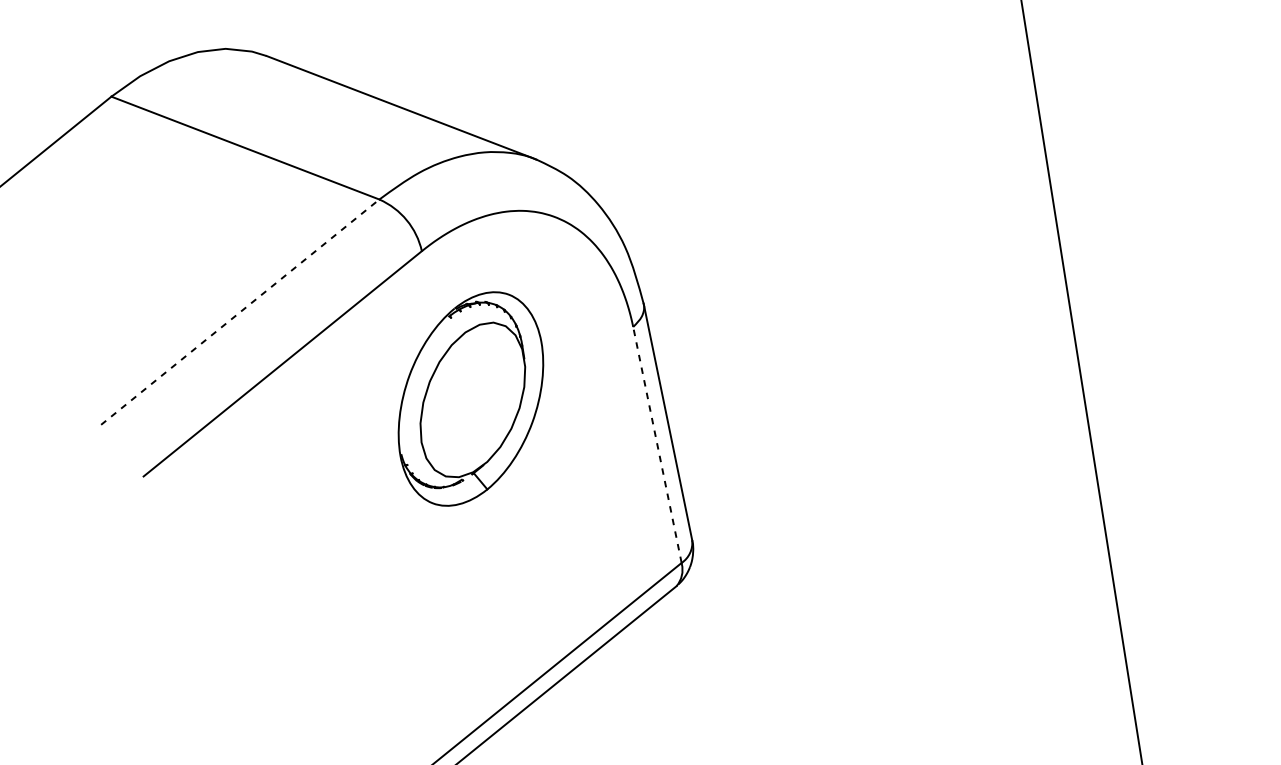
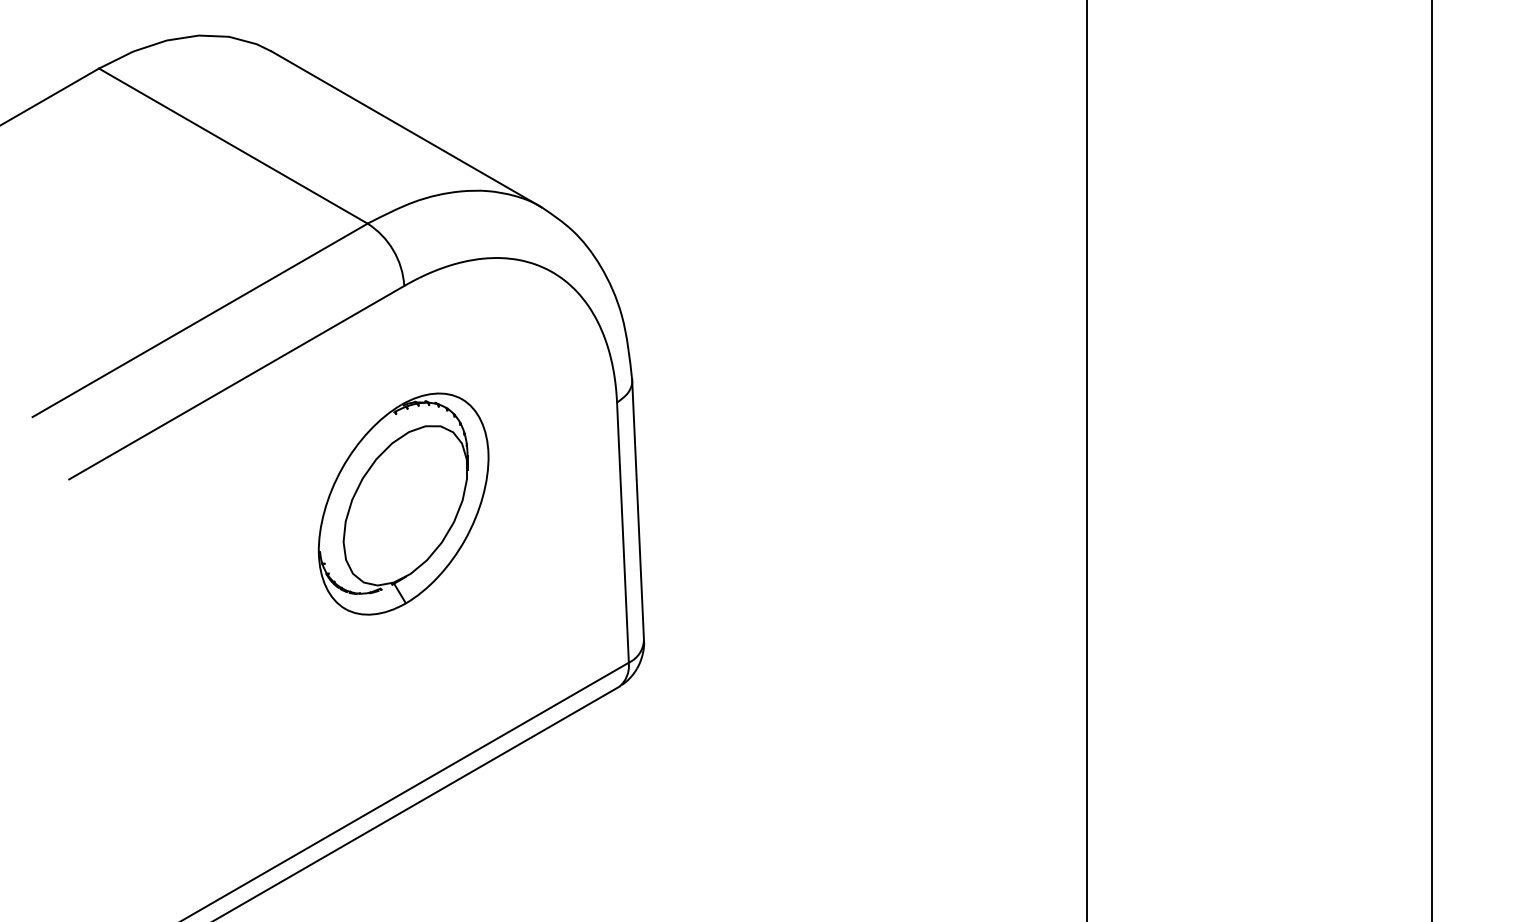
line: (240, 312) -> (200, 320), dashed -> solid
part: (470, 398) -> (403, 503), moved
line: (656, 444) -> (622, 532), dashed -> solid

